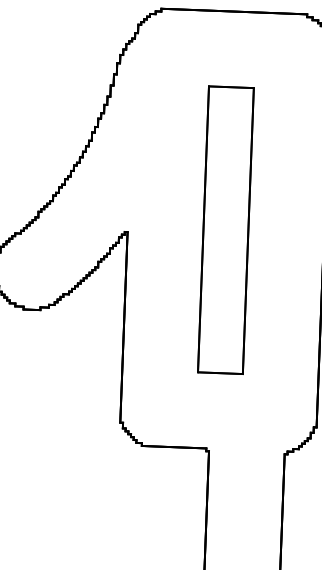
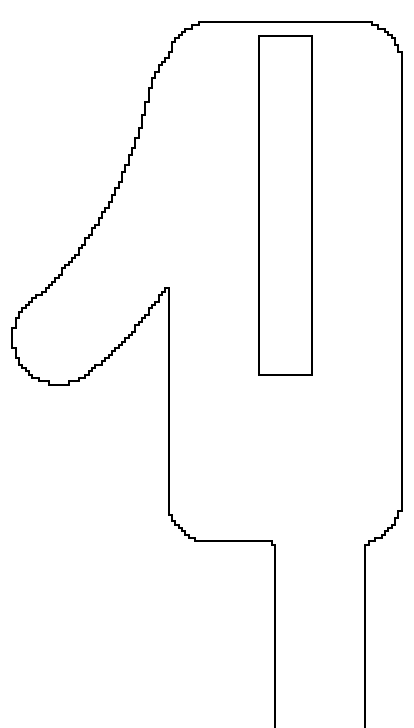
part: (226, 230) -> (285, 205), moved

